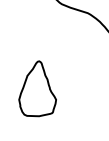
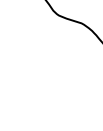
part: (37, 87) -> (37, 88), removed

